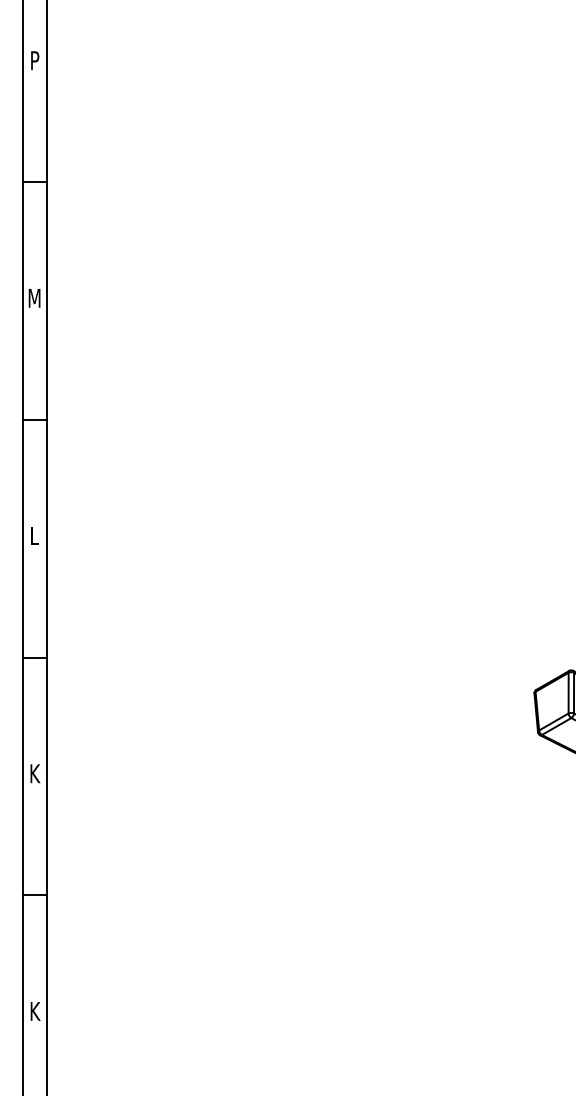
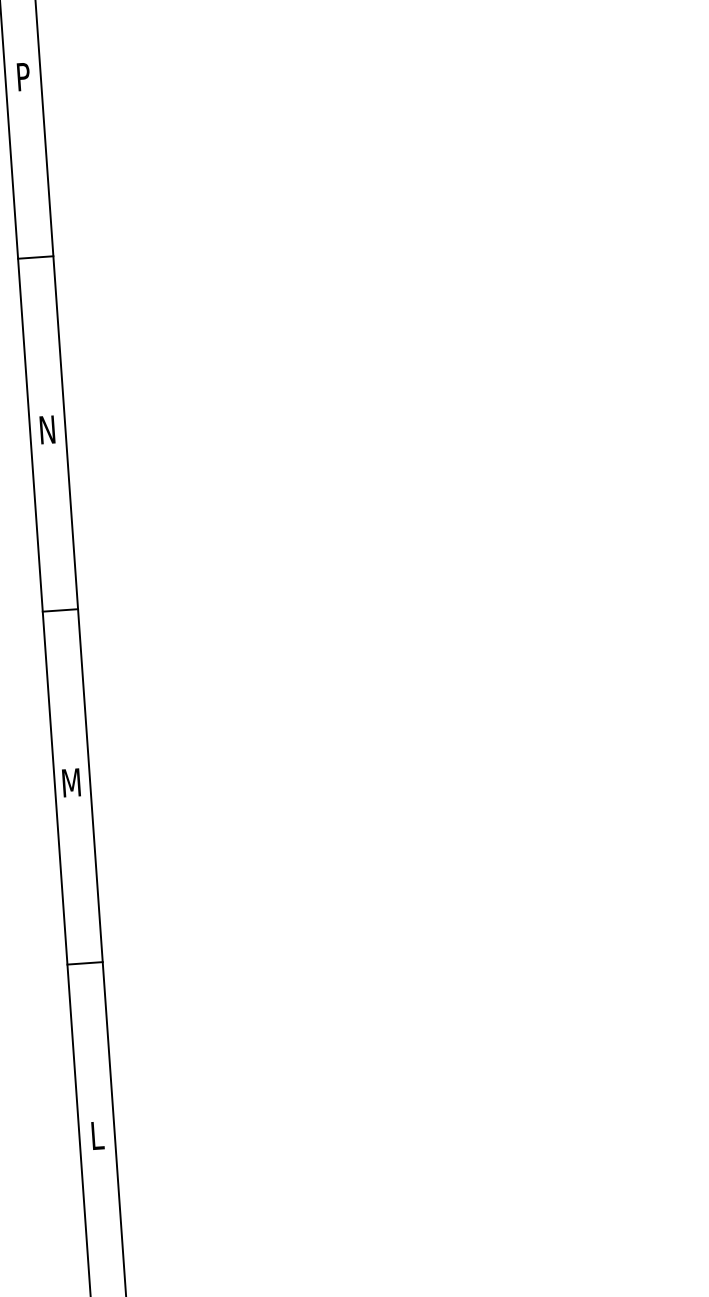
text: (34, 298) -> (47, 430), M -> N
text: (33, 535) -> (70, 782), L -> M
text: (35, 773) -> (98, 1135), K -> L

